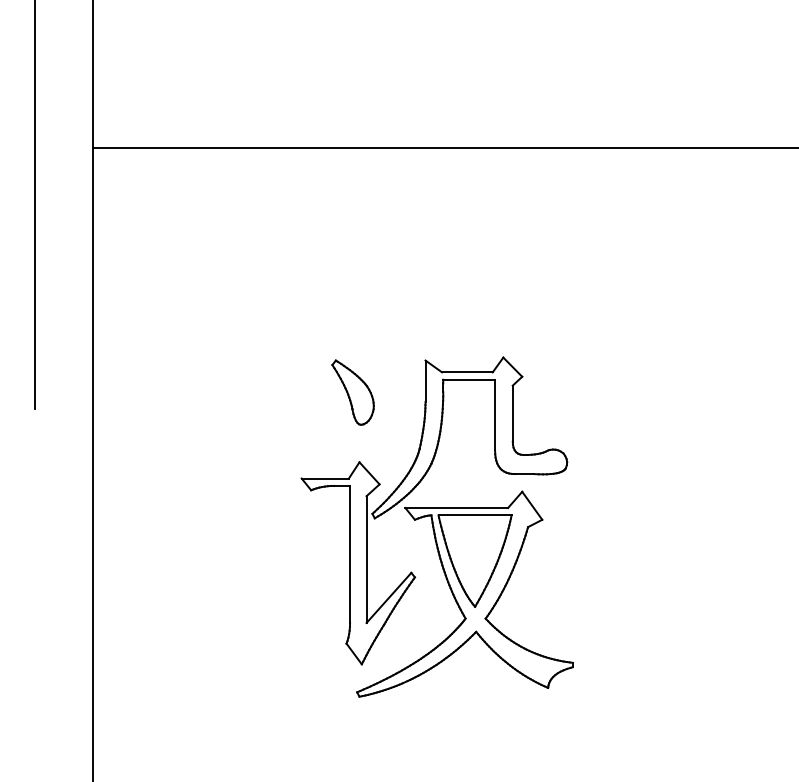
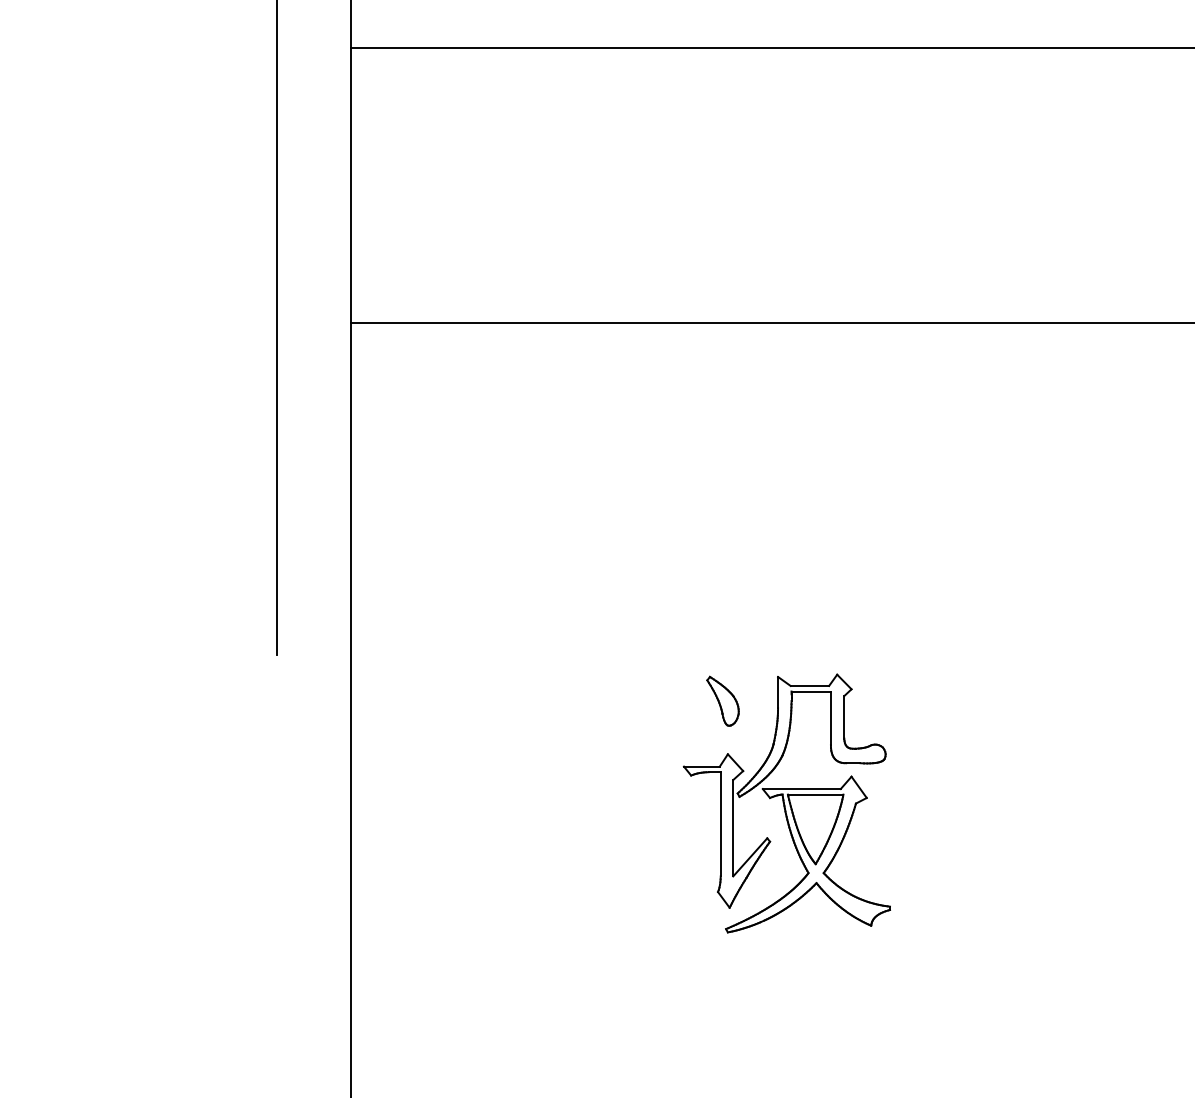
part: (436, 527) -> (786, 803), size x0.6

